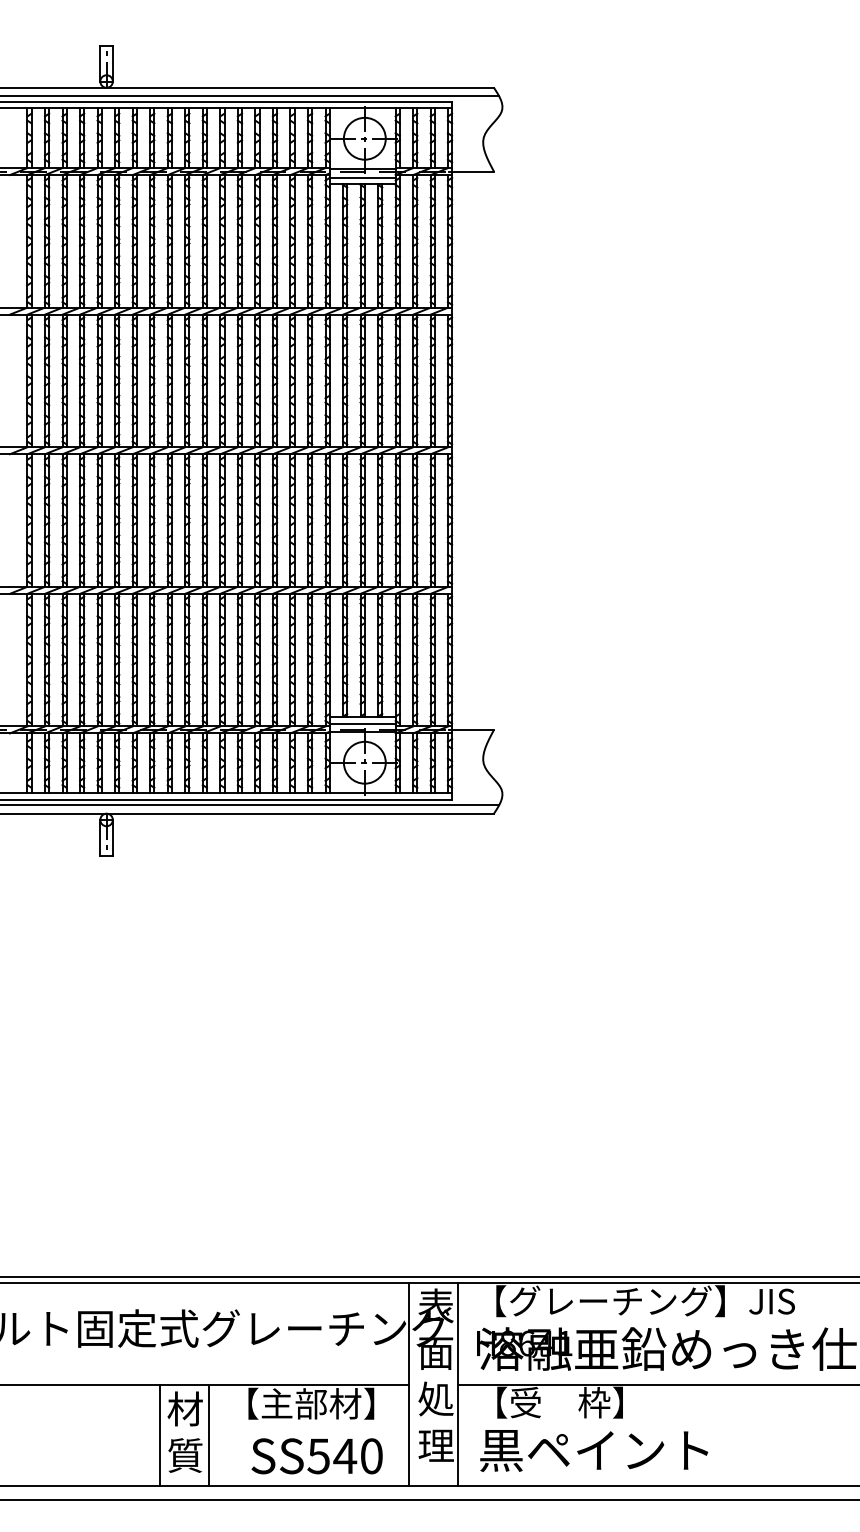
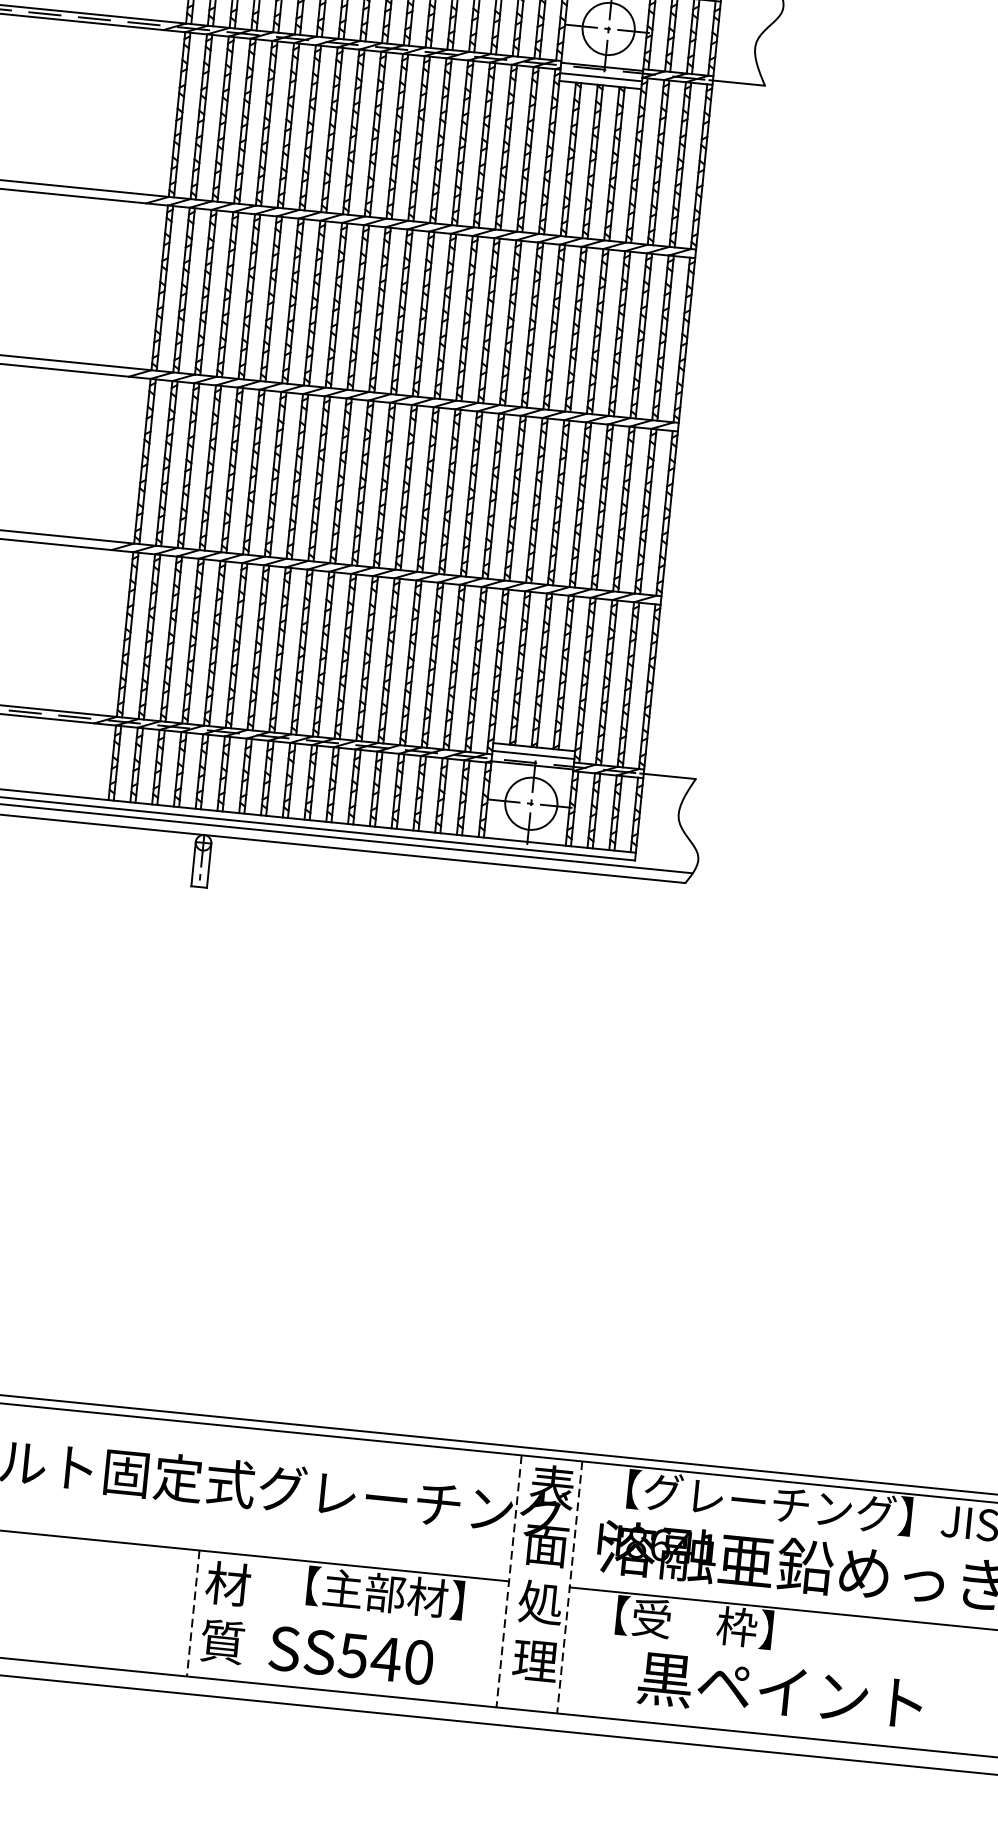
line: (408, 1385) -> (508, 1582), solid -> dashed
line: (457, 1385) -> (569, 1588), solid -> dashed
line: (159, 1435) -> (192, 1613), solid -> dashed
line: (208, 1435) -> (253, 1619), removed
text: (594, 1450) -> (780, 1691), moved
text: (316, 1456) -> (350, 1655), moved

